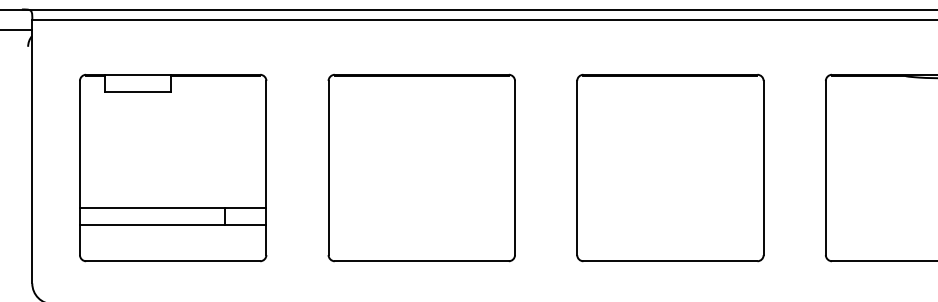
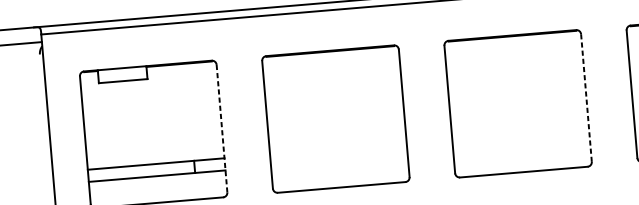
line: (266, 168) -> (222, 129), solid -> dashed
line: (763, 168) -> (586, 98), solid -> dashed

